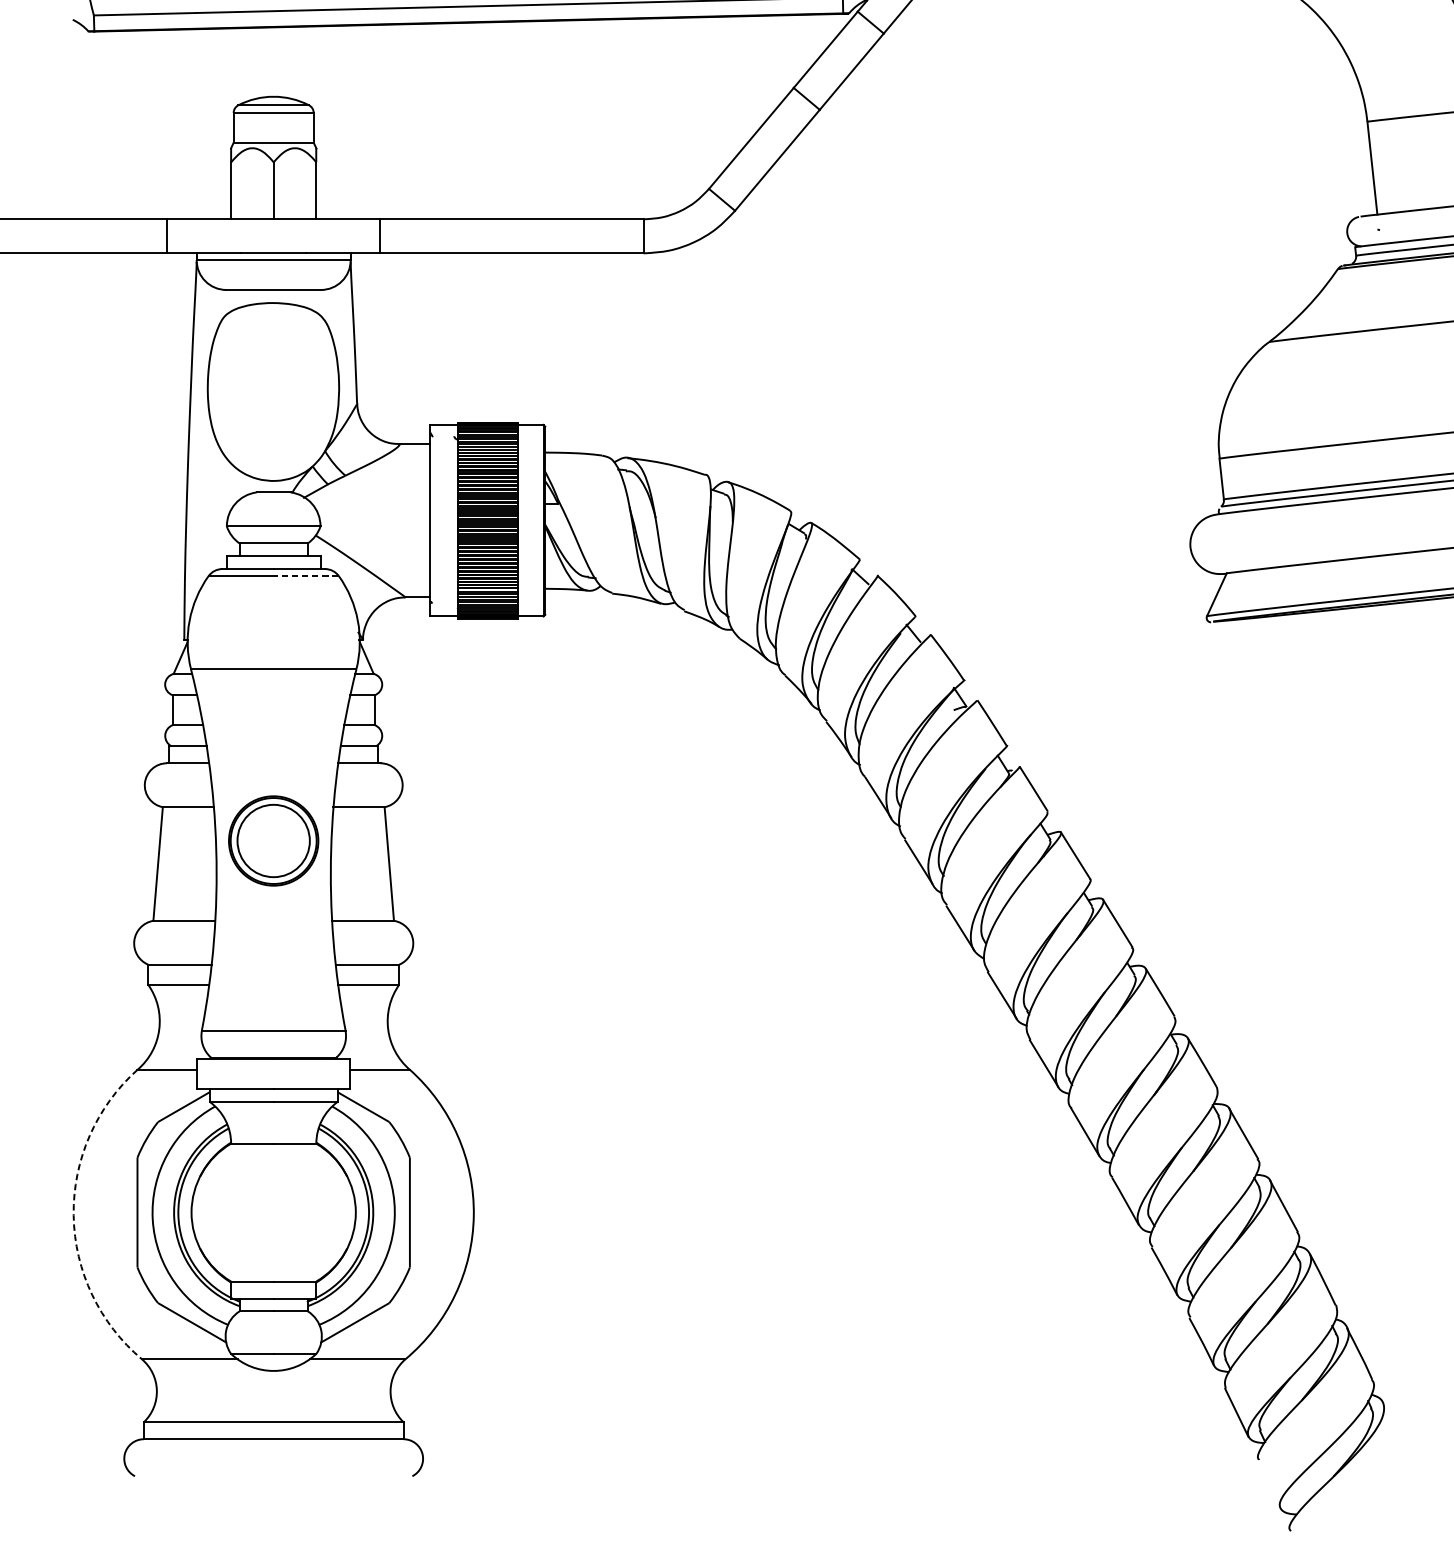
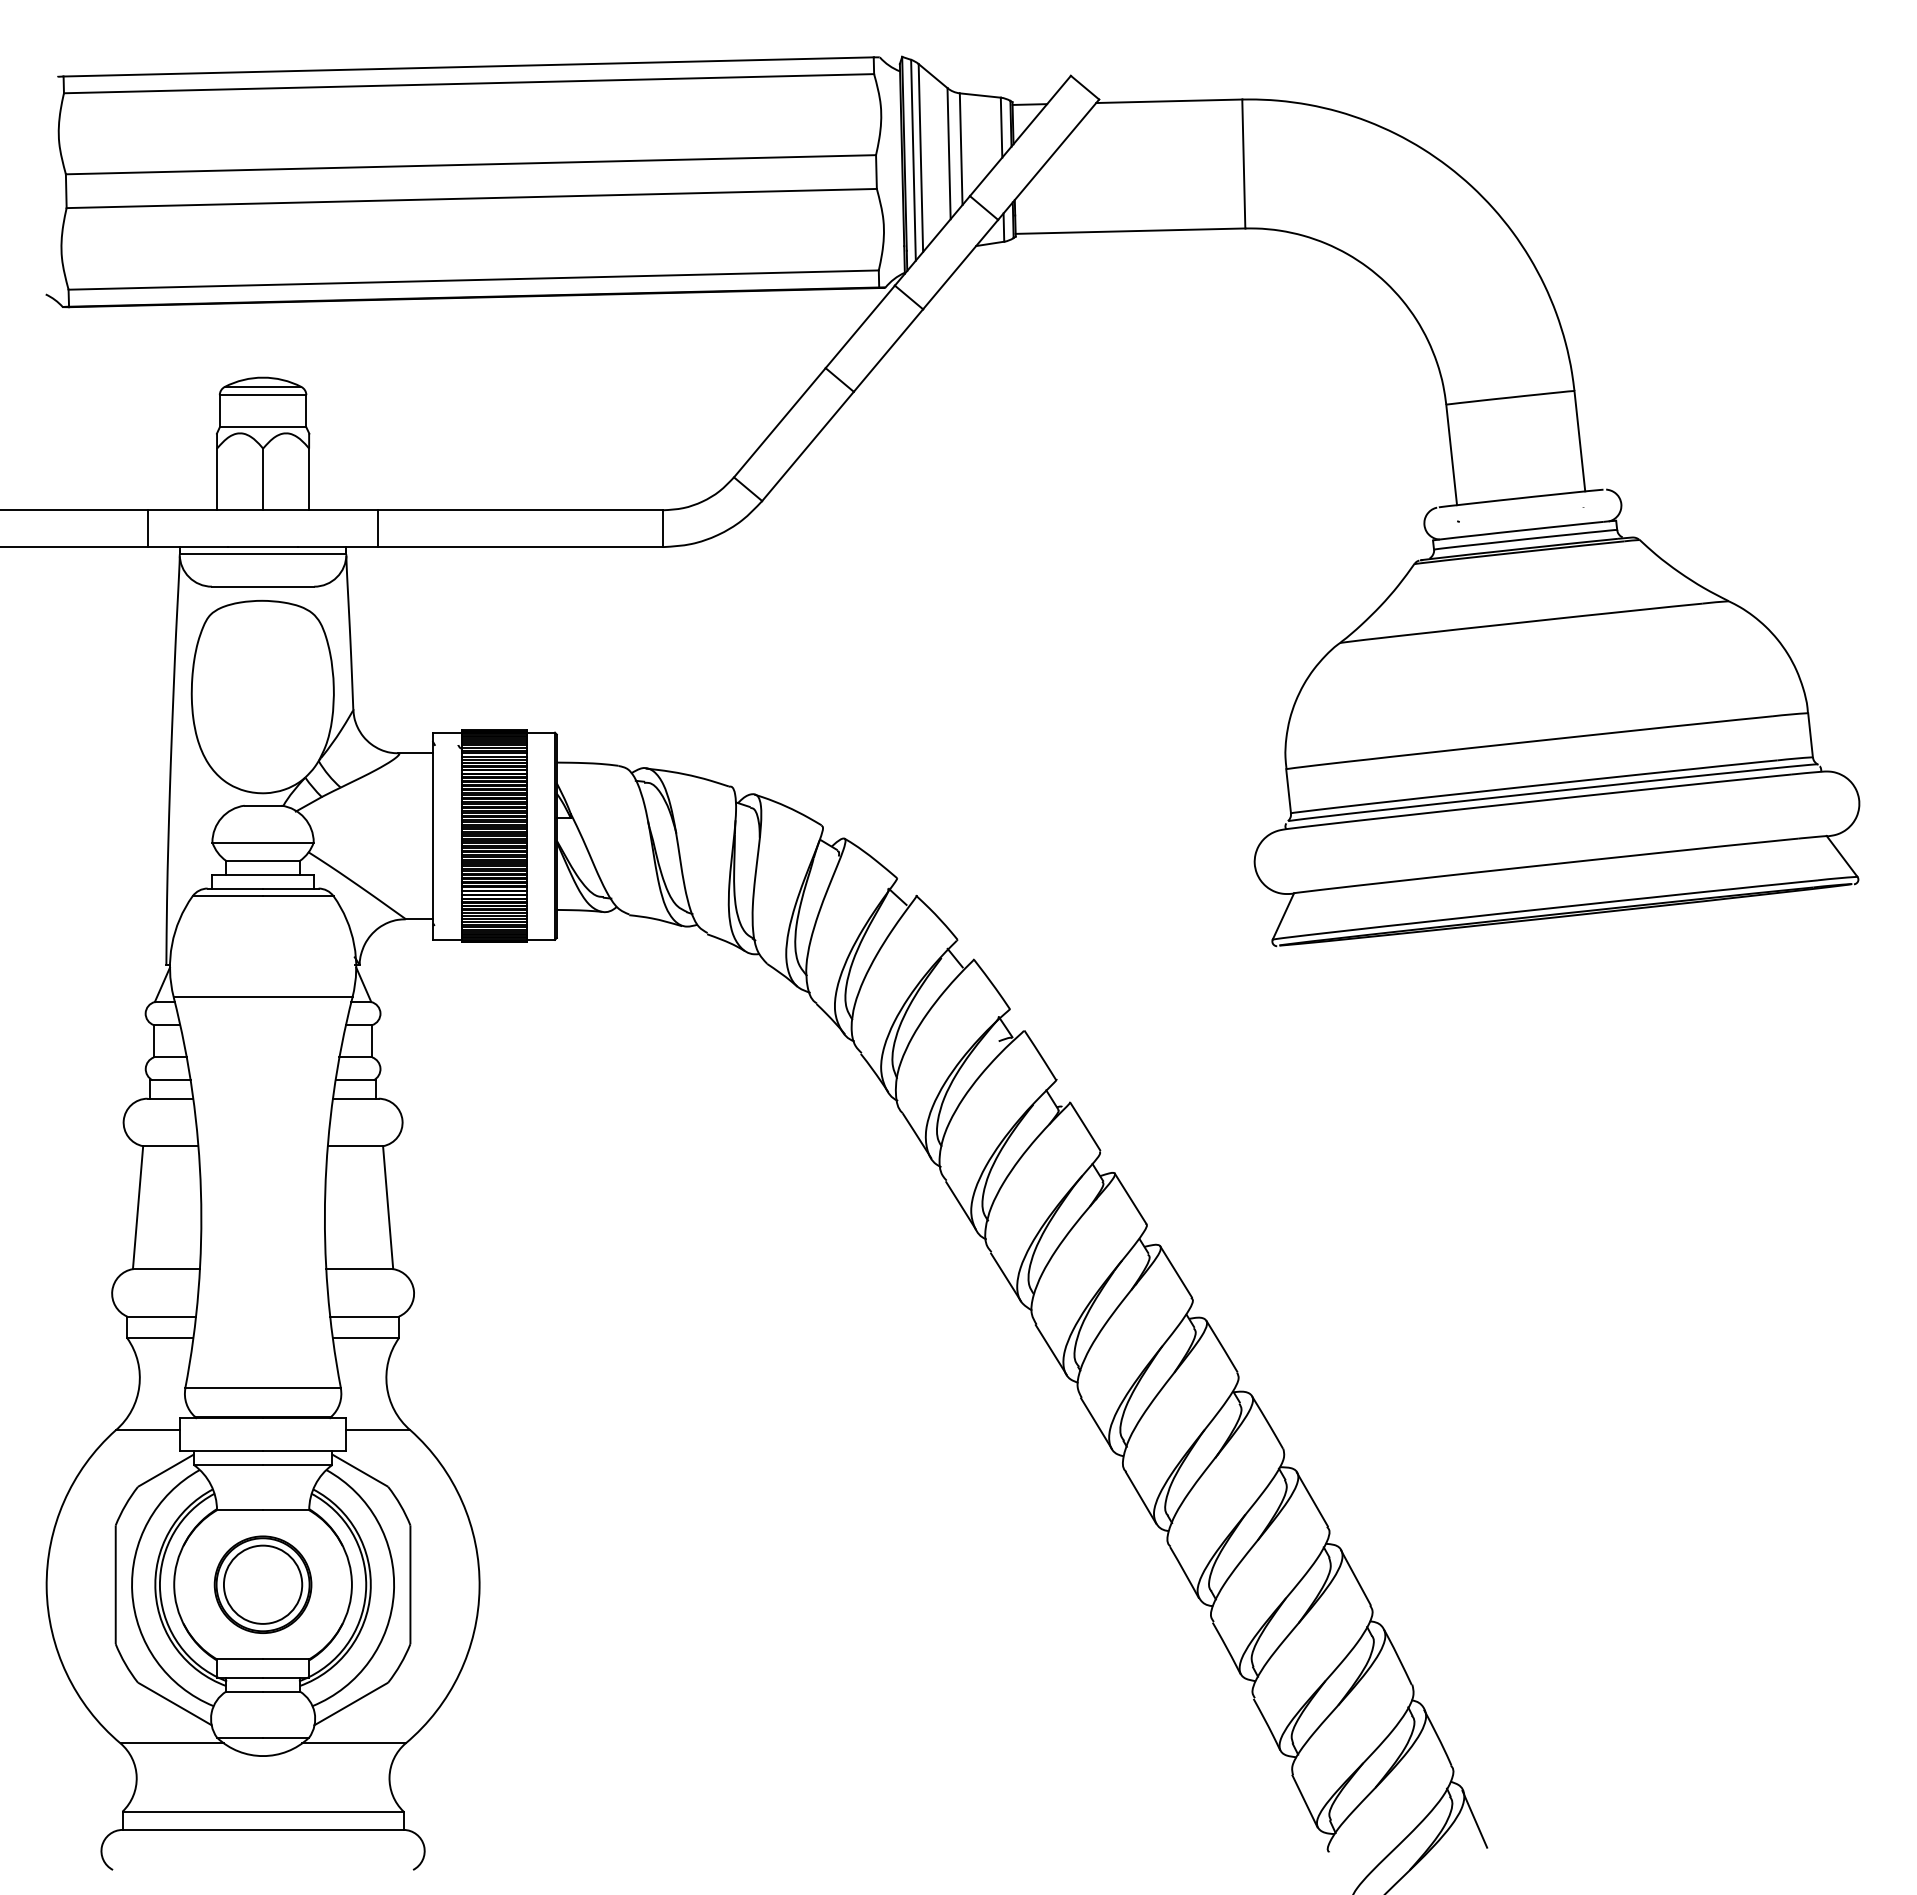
line: (305, 576) -> (297, 896), dashed -> solid
part: (273, 840) -> (262, 1584), moved
arc: (73, 1215) -> (46, 1587), dashed -> solid
line: (1393, 1428) -> (1474, 1818), added

